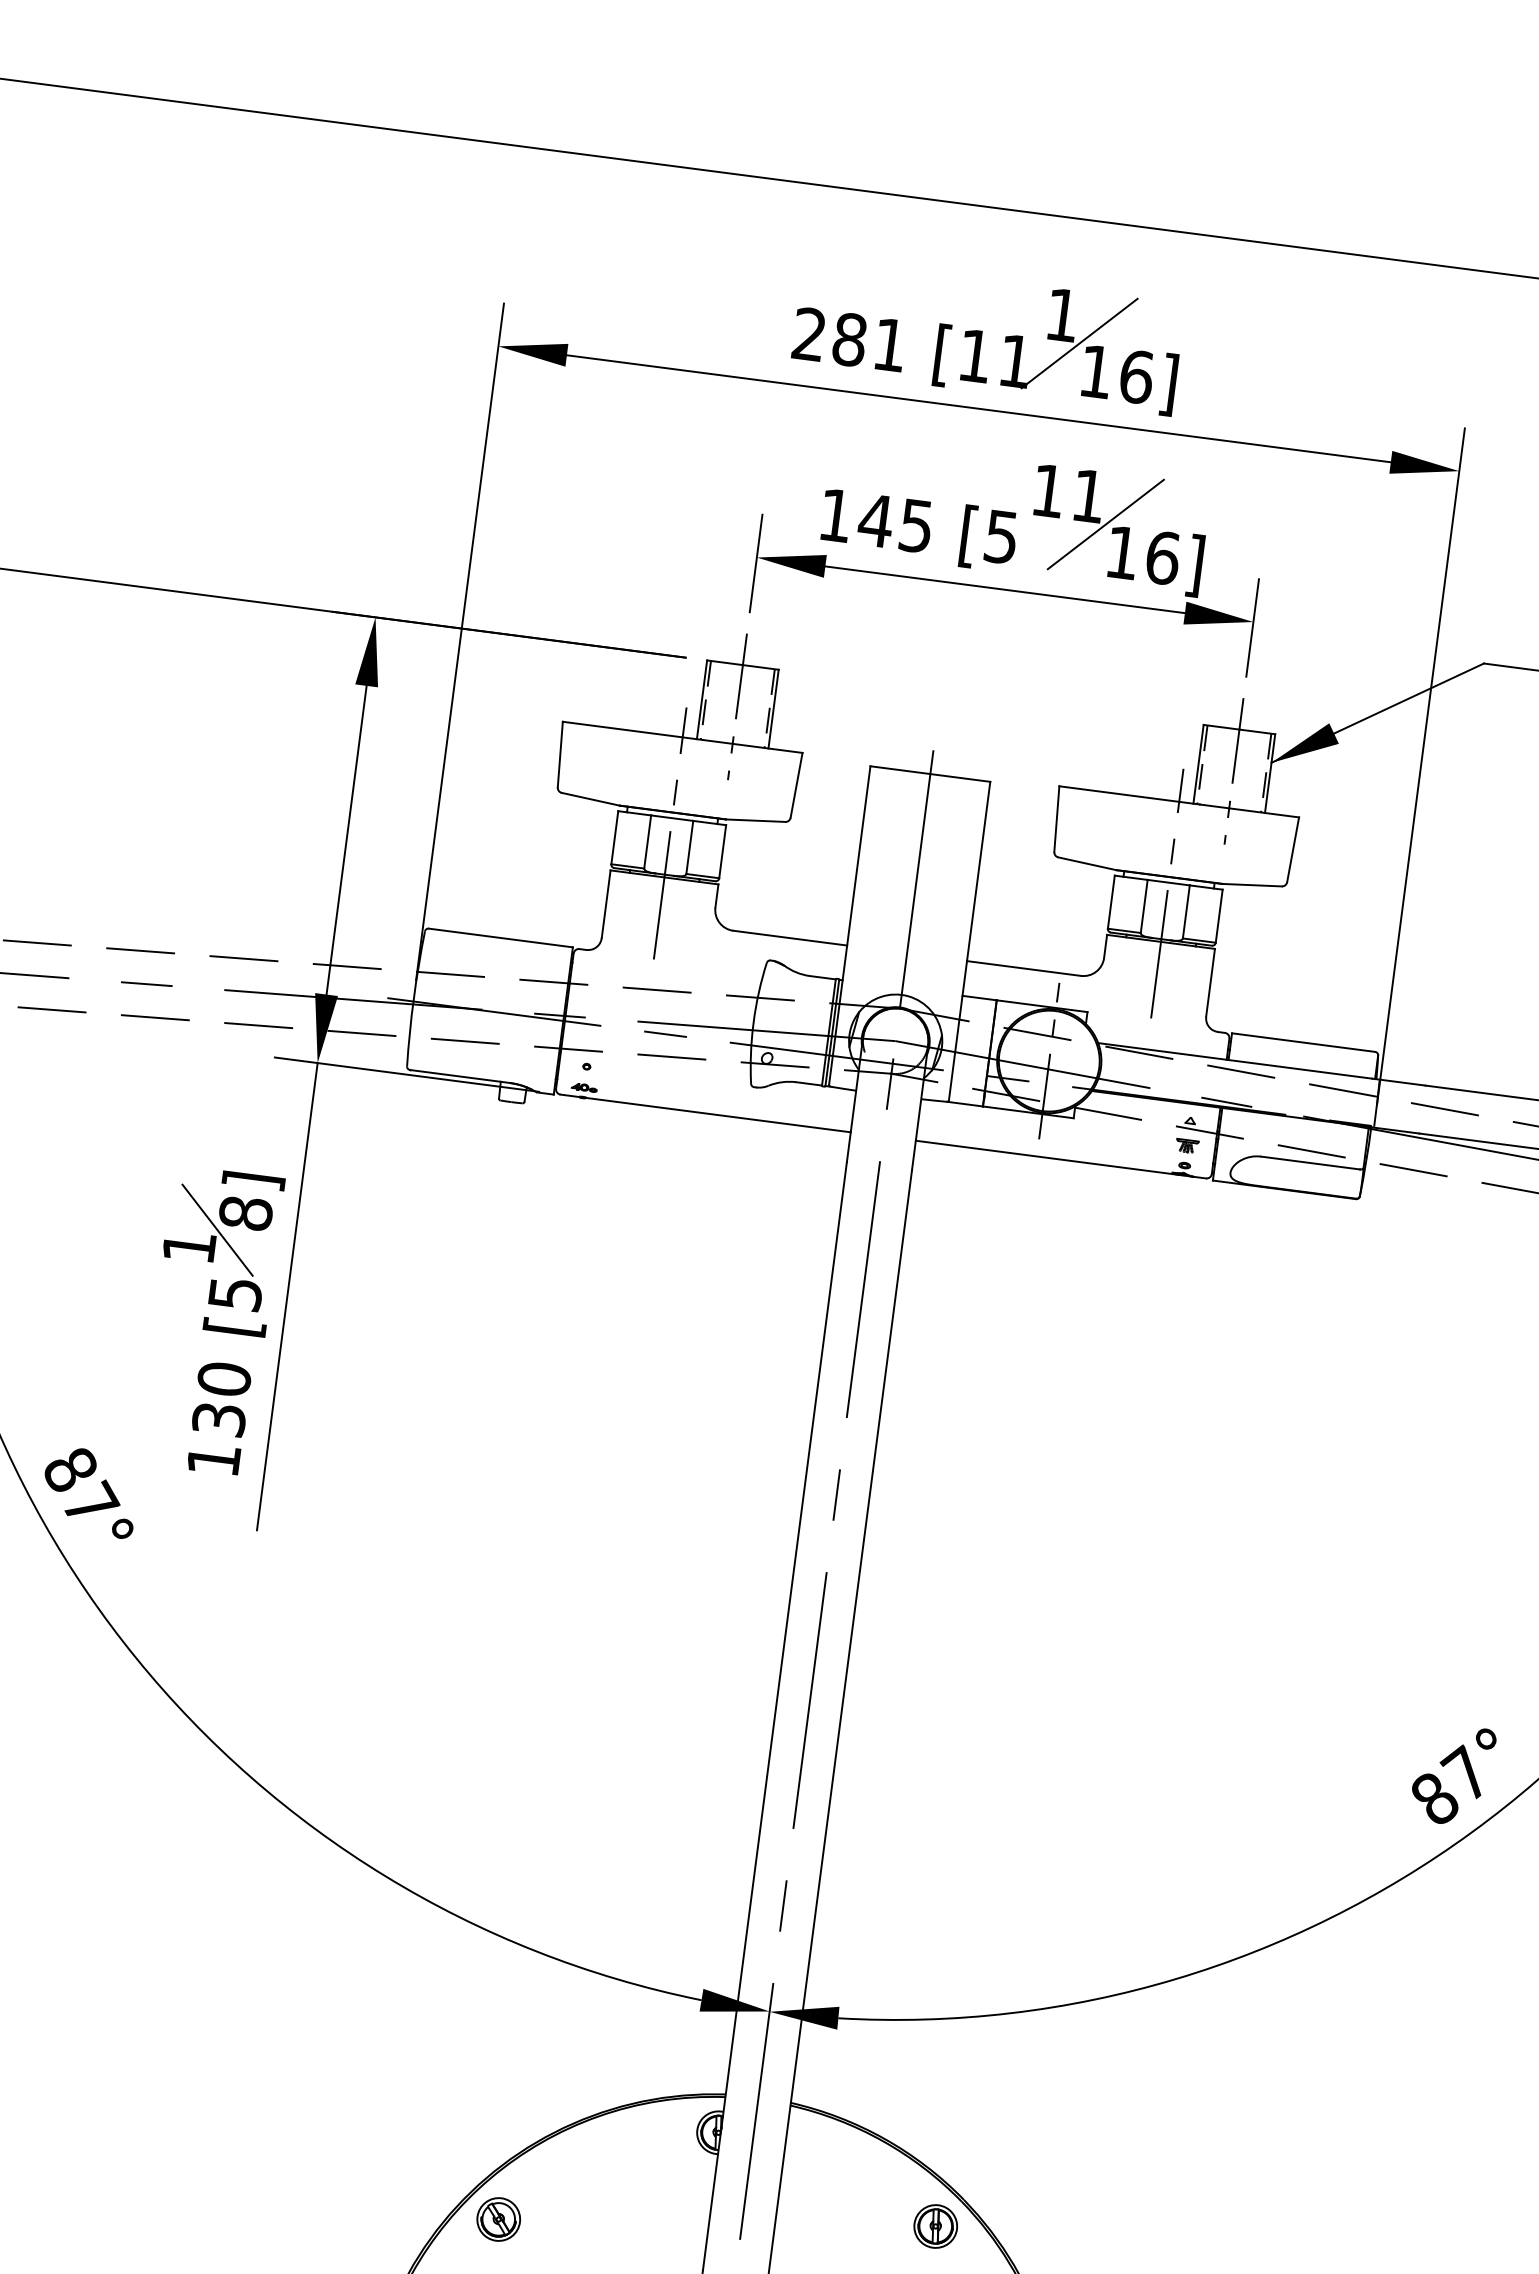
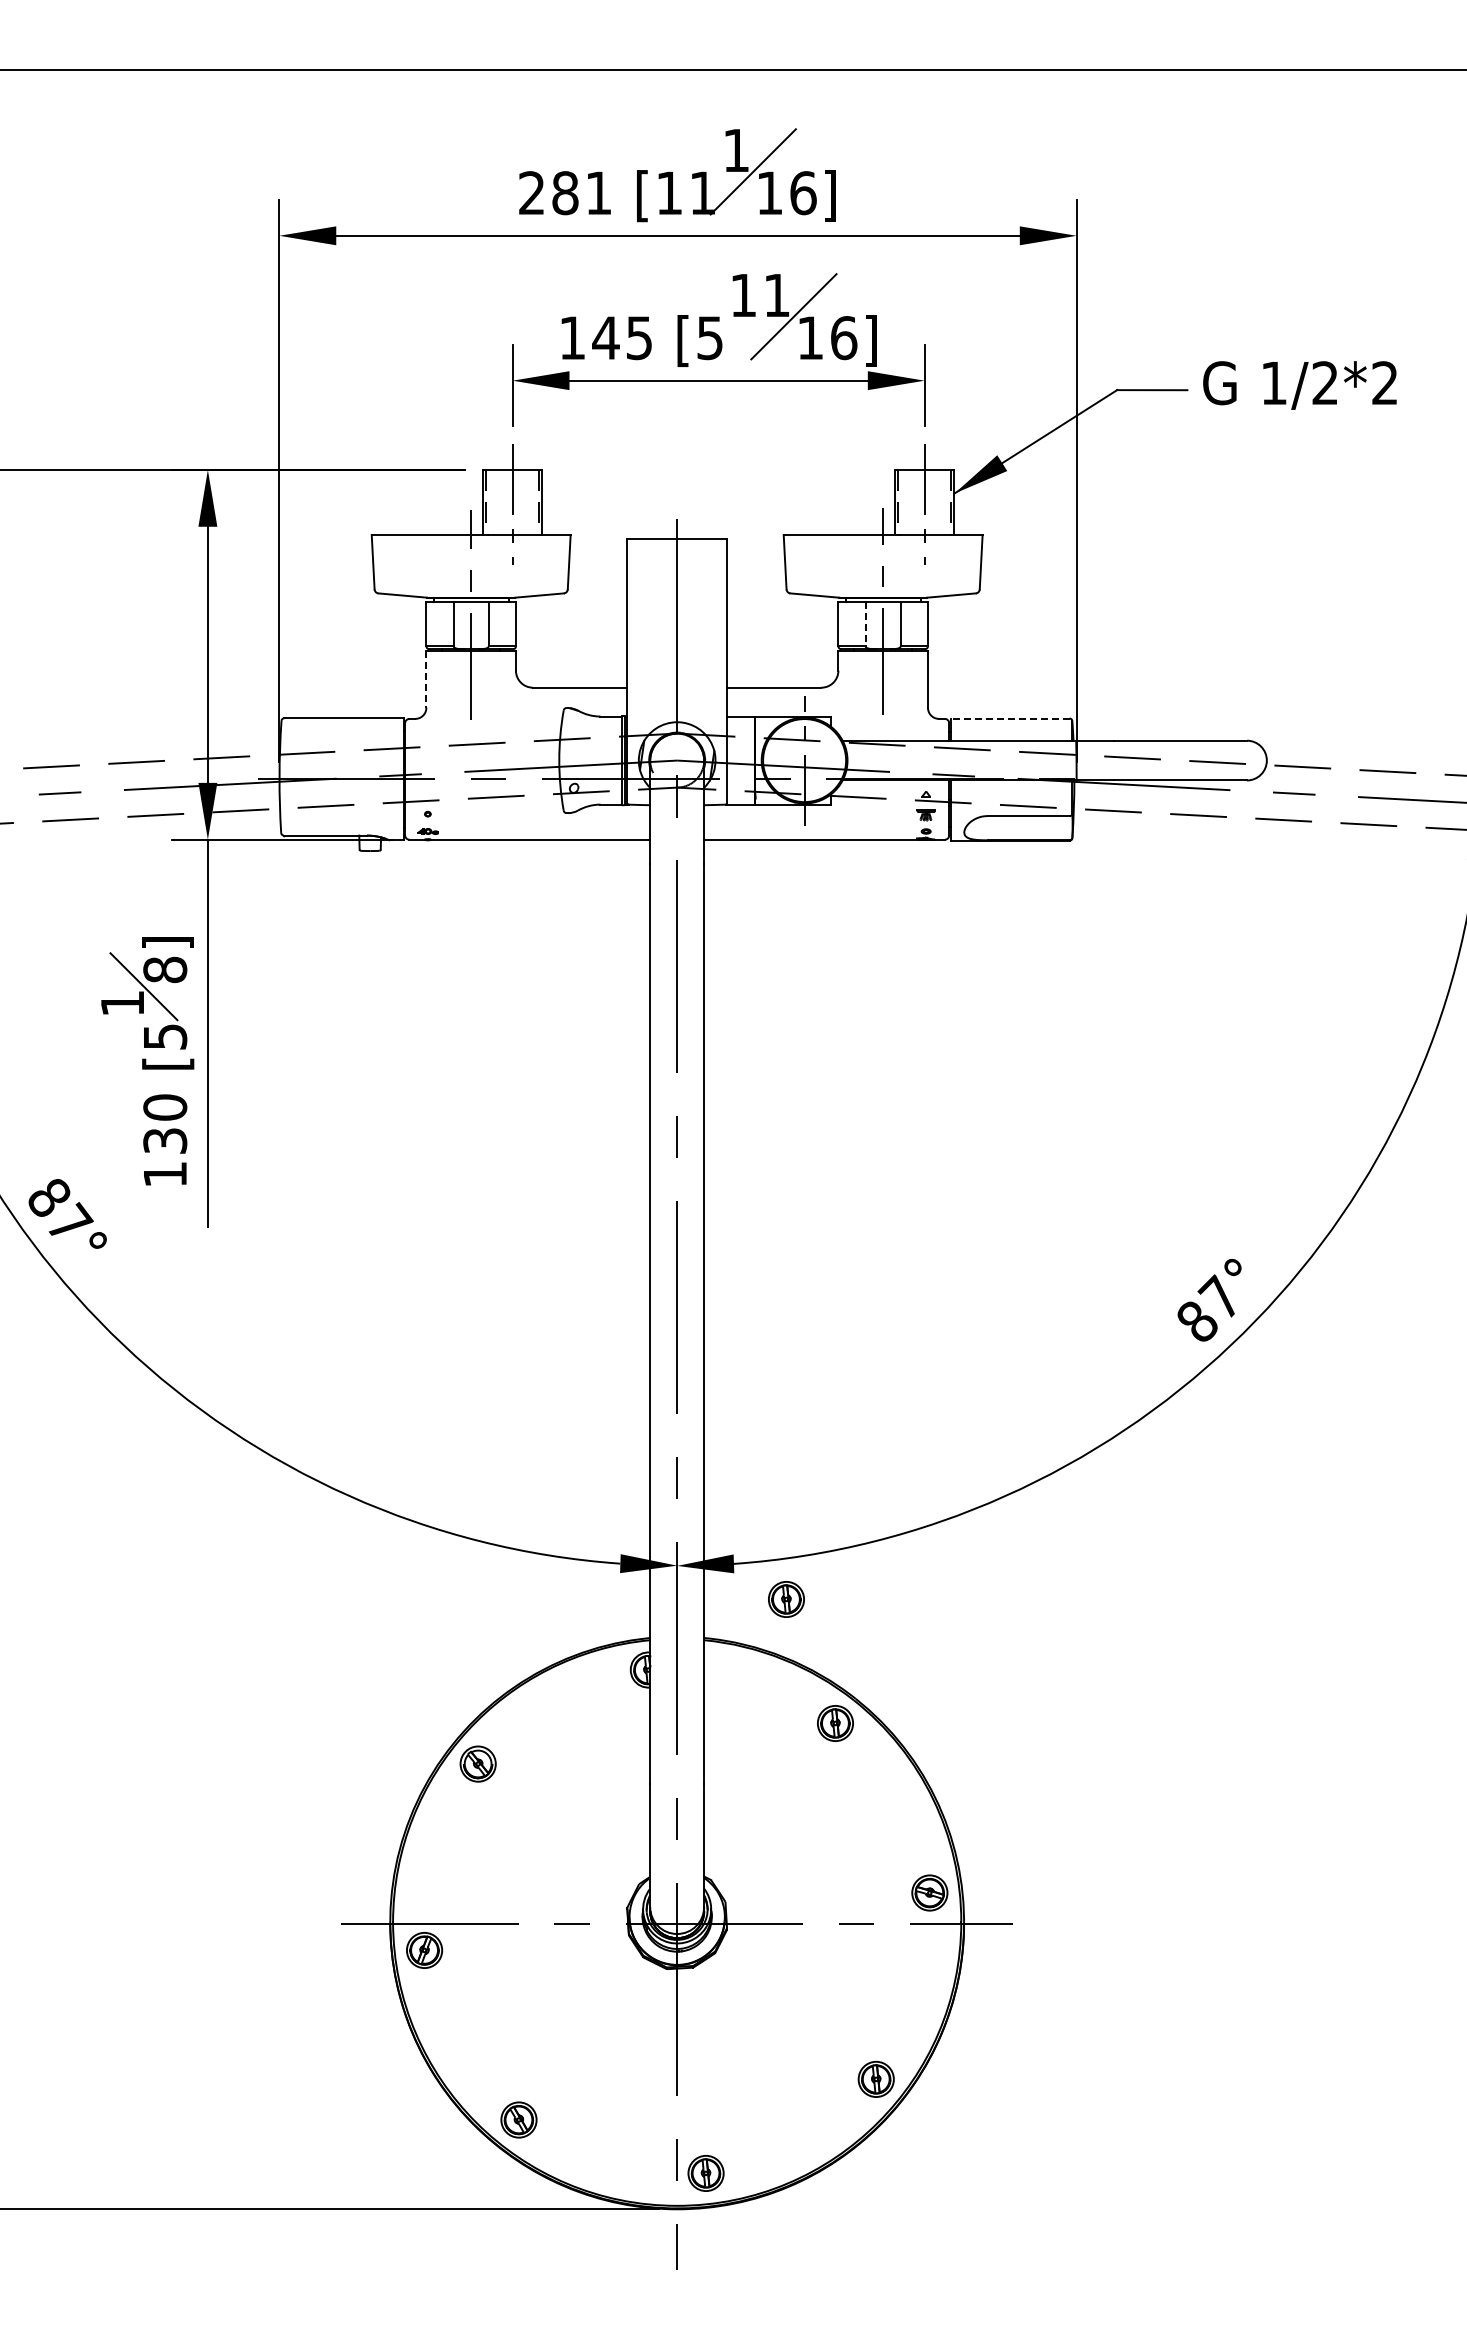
line: (606, 905) -> (426, 680), solid -> dashed
line: (1143, 906) -> (865, 624), solid -> dashed
line: (1302, 1042) -> (1009, 718), solid -> dashed
part: (896, 2069) -> (786, 1599), added

